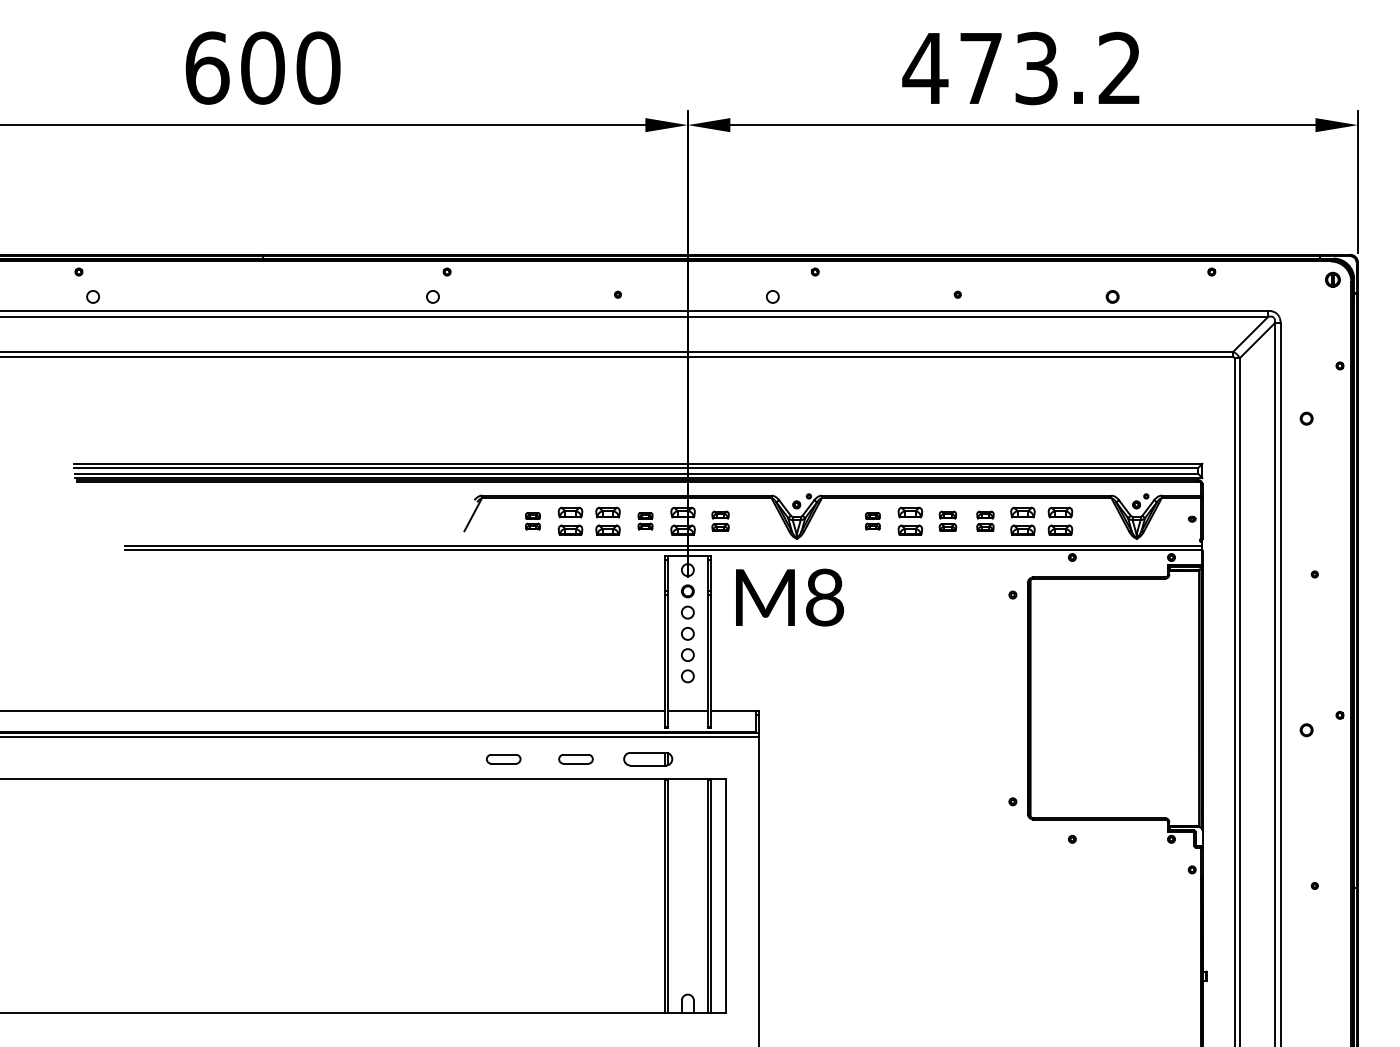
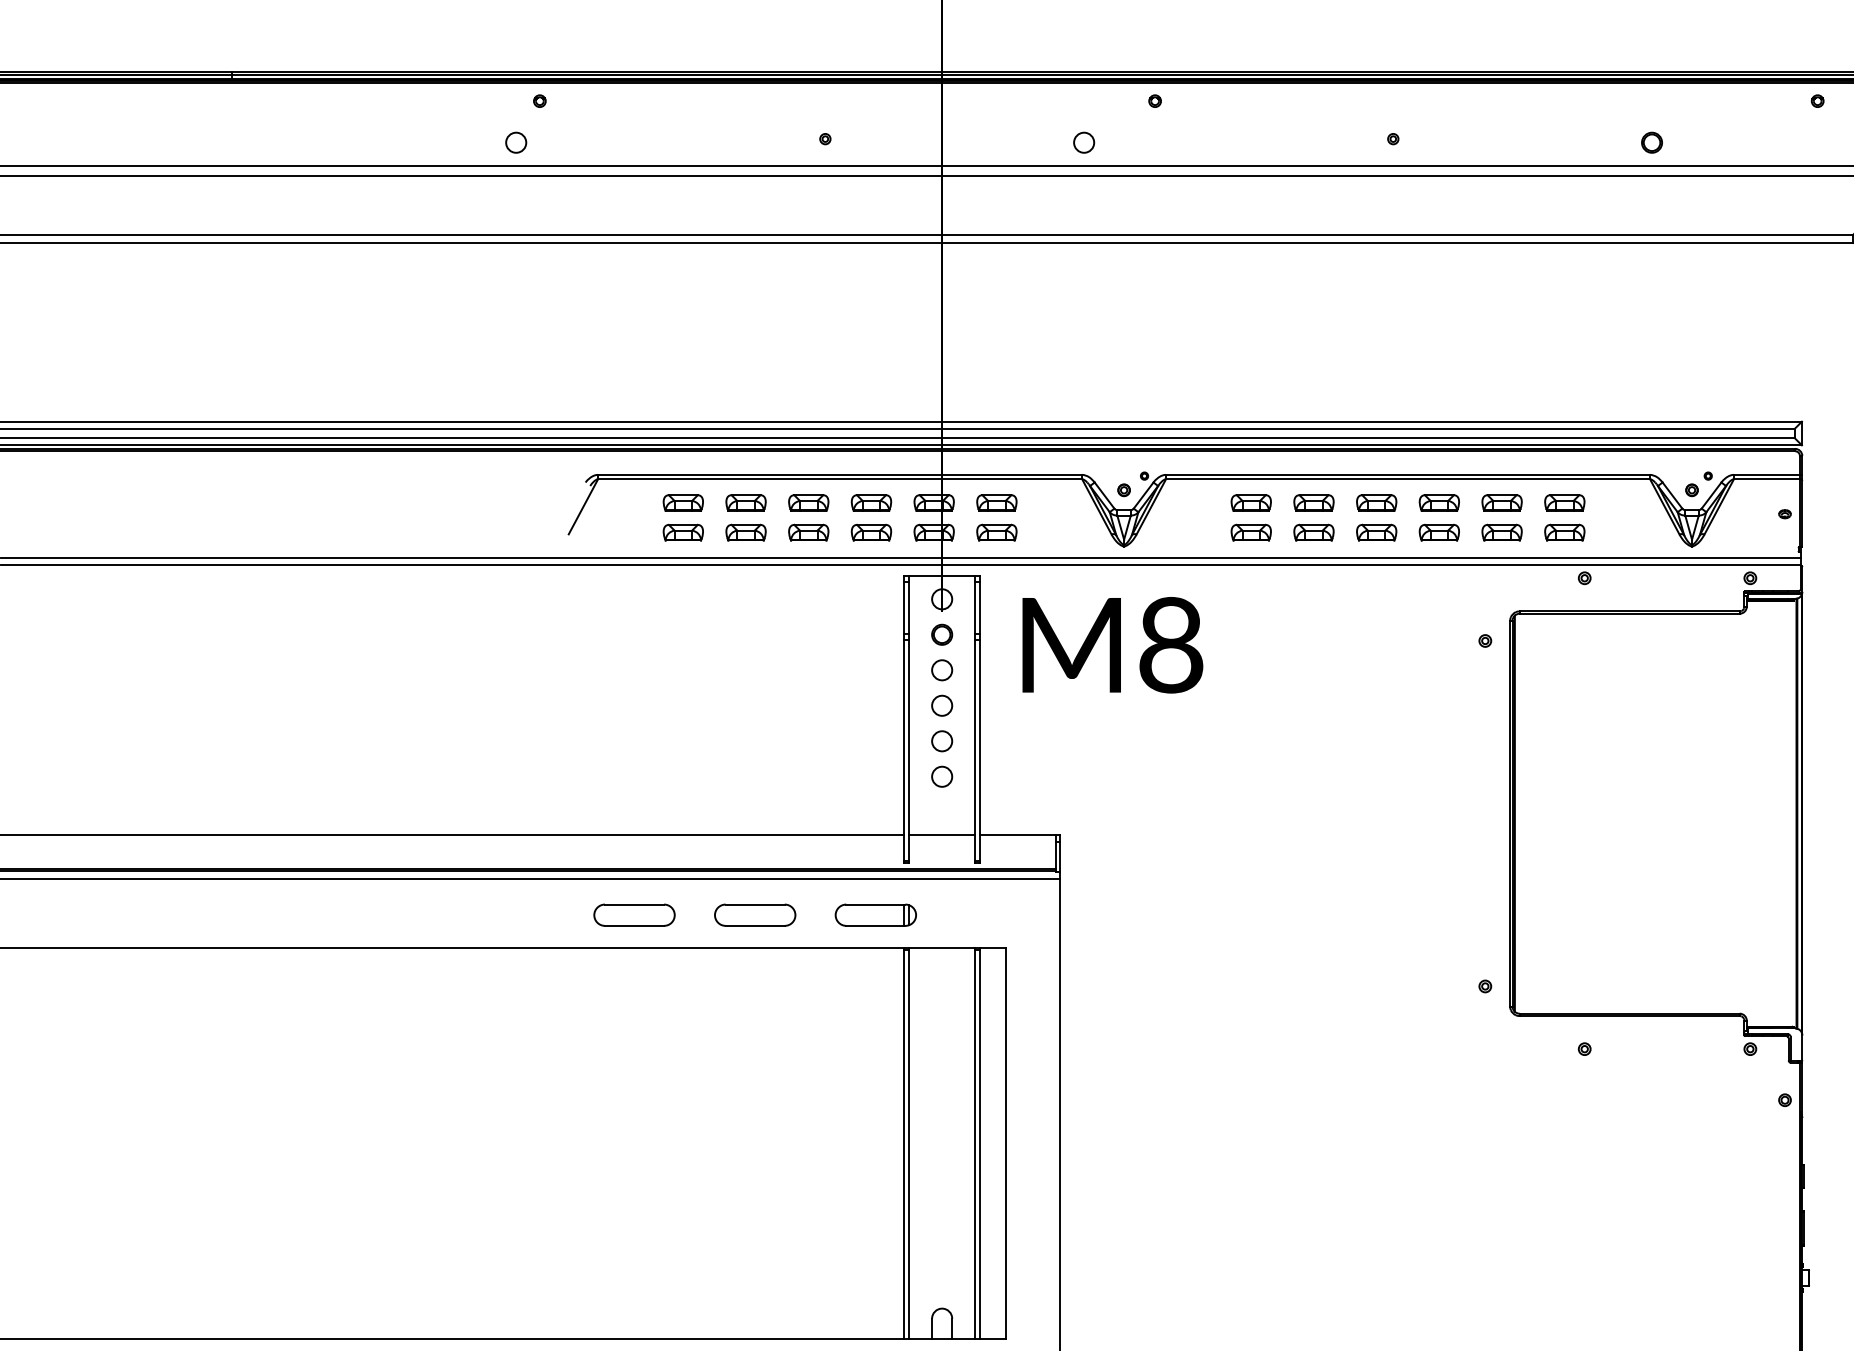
part: (532, 520) -> (682, 516), size x1.67
part: (645, 520) -> (871, 516), size x1.67
part: (720, 520) -> (996, 516), size x1.43
part: (872, 520) -> (1250, 516), size x1.67
part: (947, 520) -> (1376, 516), size x1.43
part: (985, 520) -> (1439, 516), size x1.43
part: (503, 759) -> (634, 915), size x1.43
part: (575, 759) -> (754, 915), size x1.43

